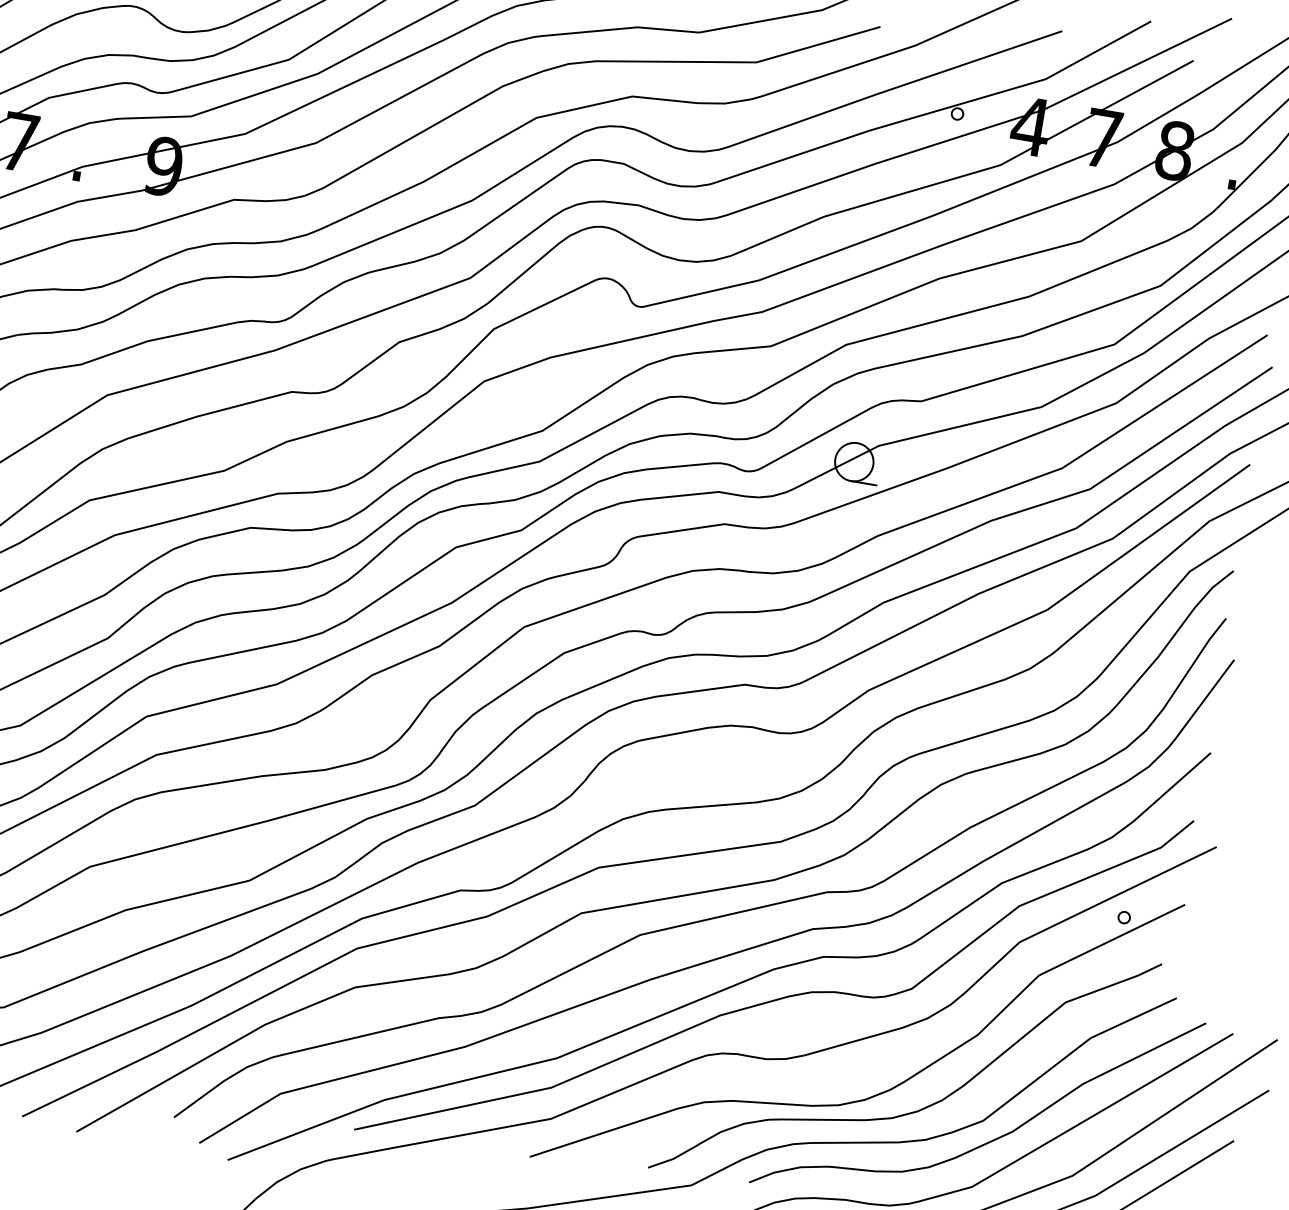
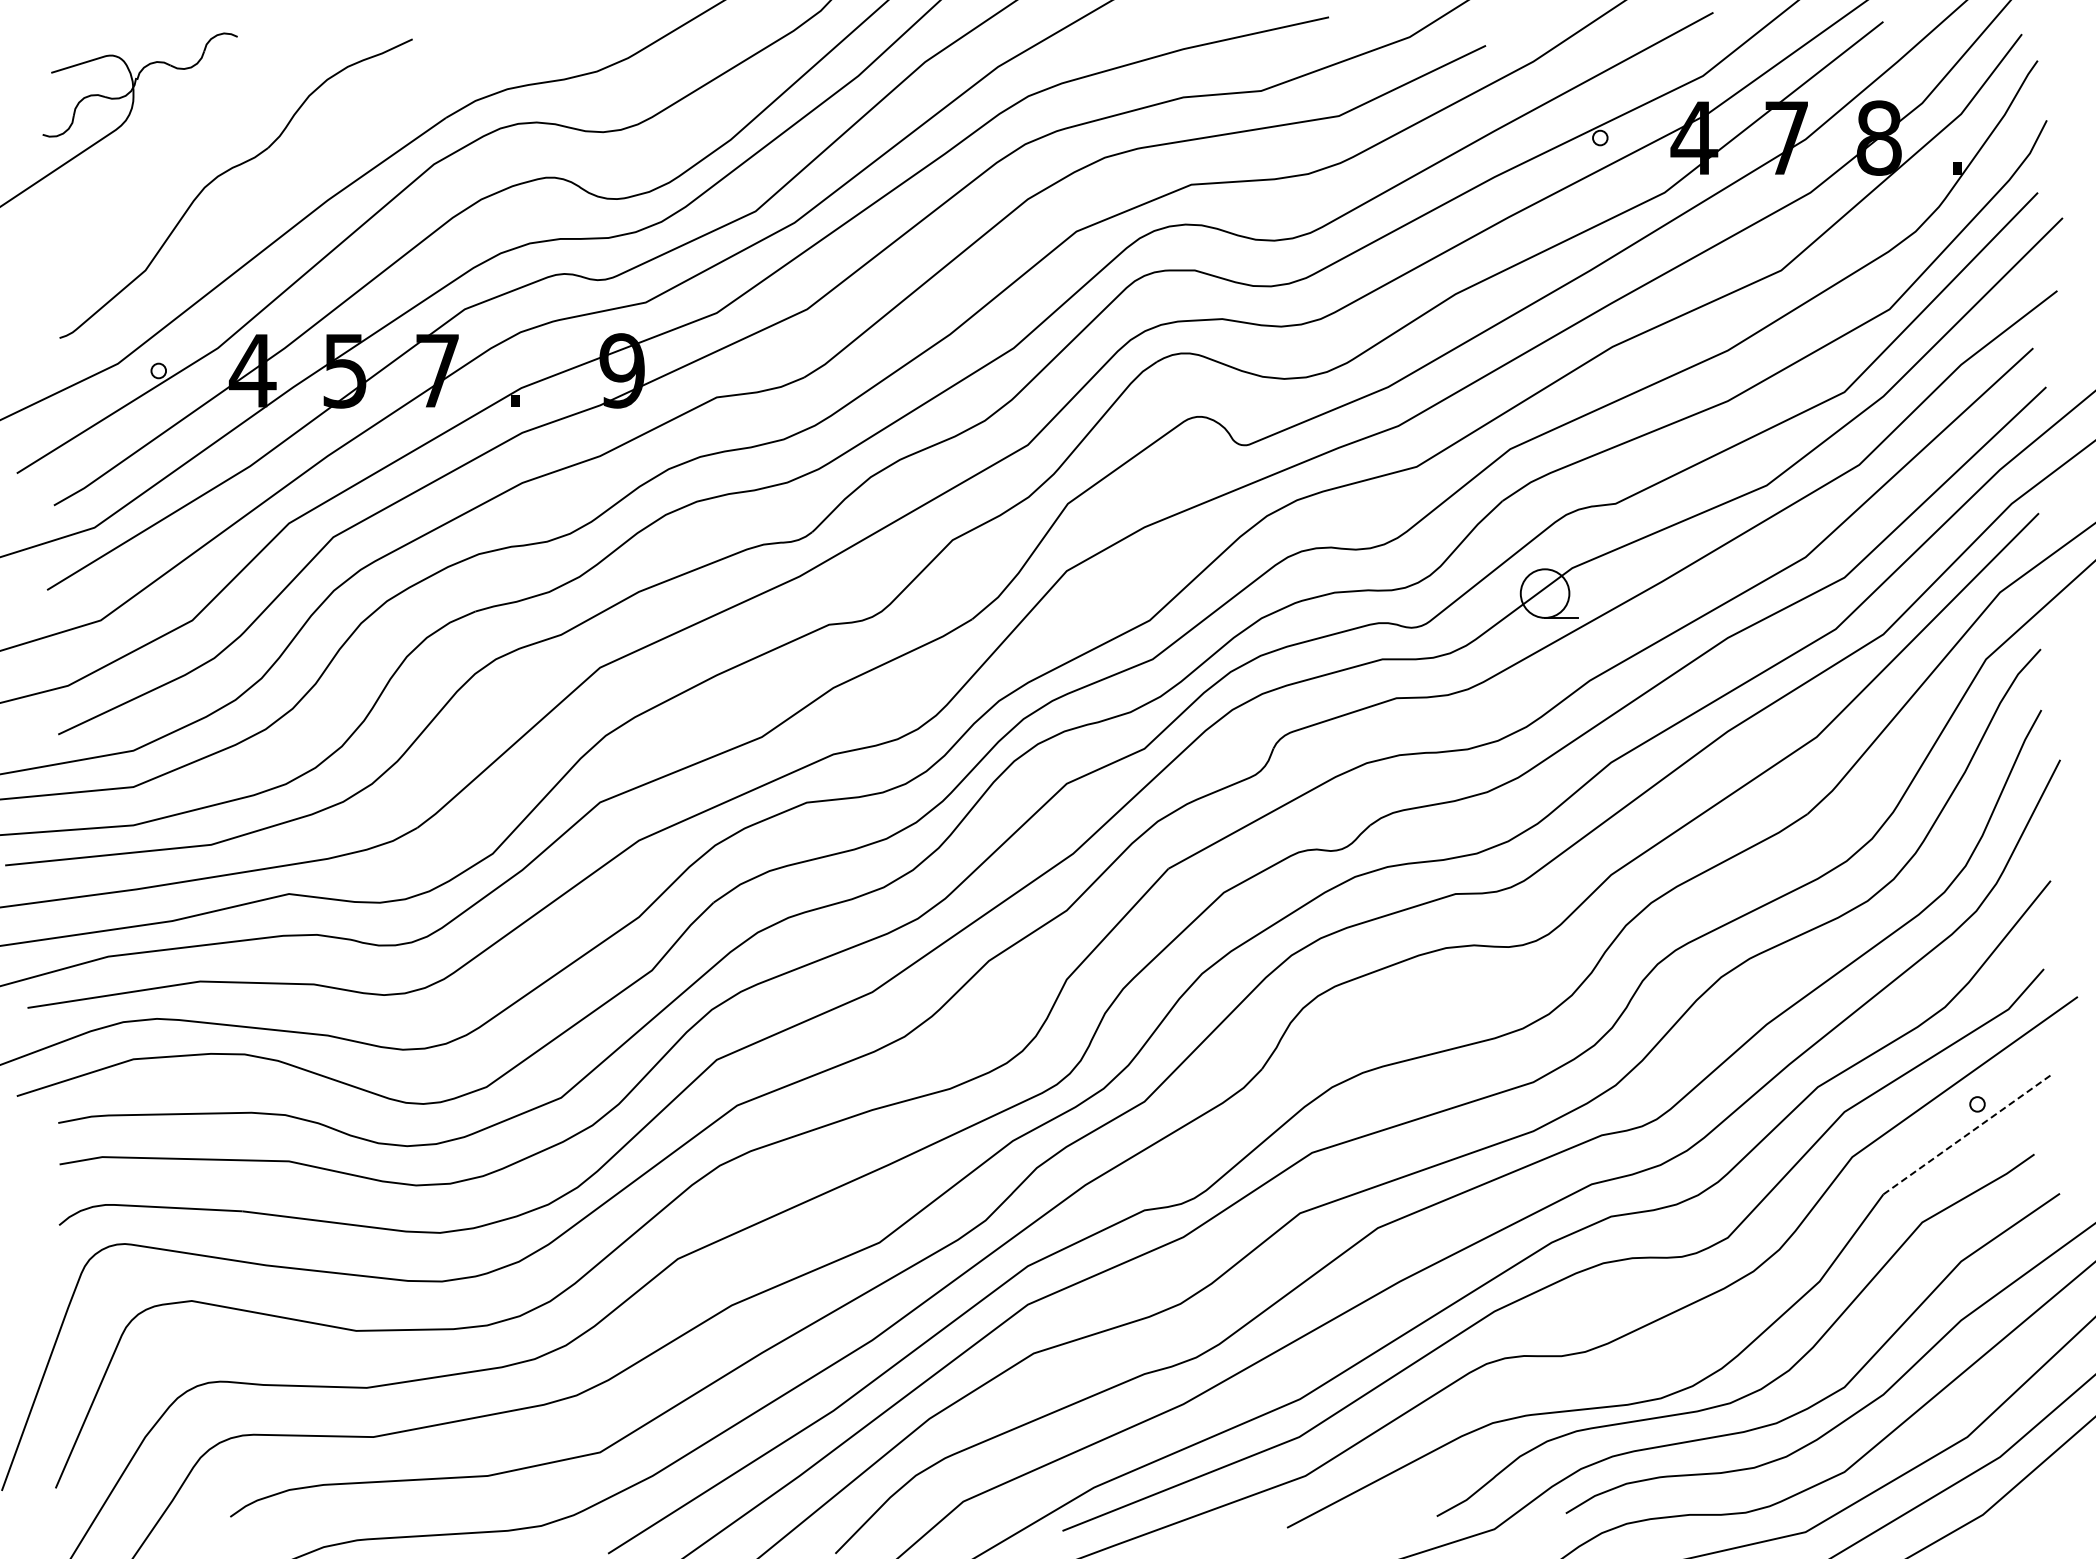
line: (1112, 939) -> (1967, 1134), solid -> dashed

